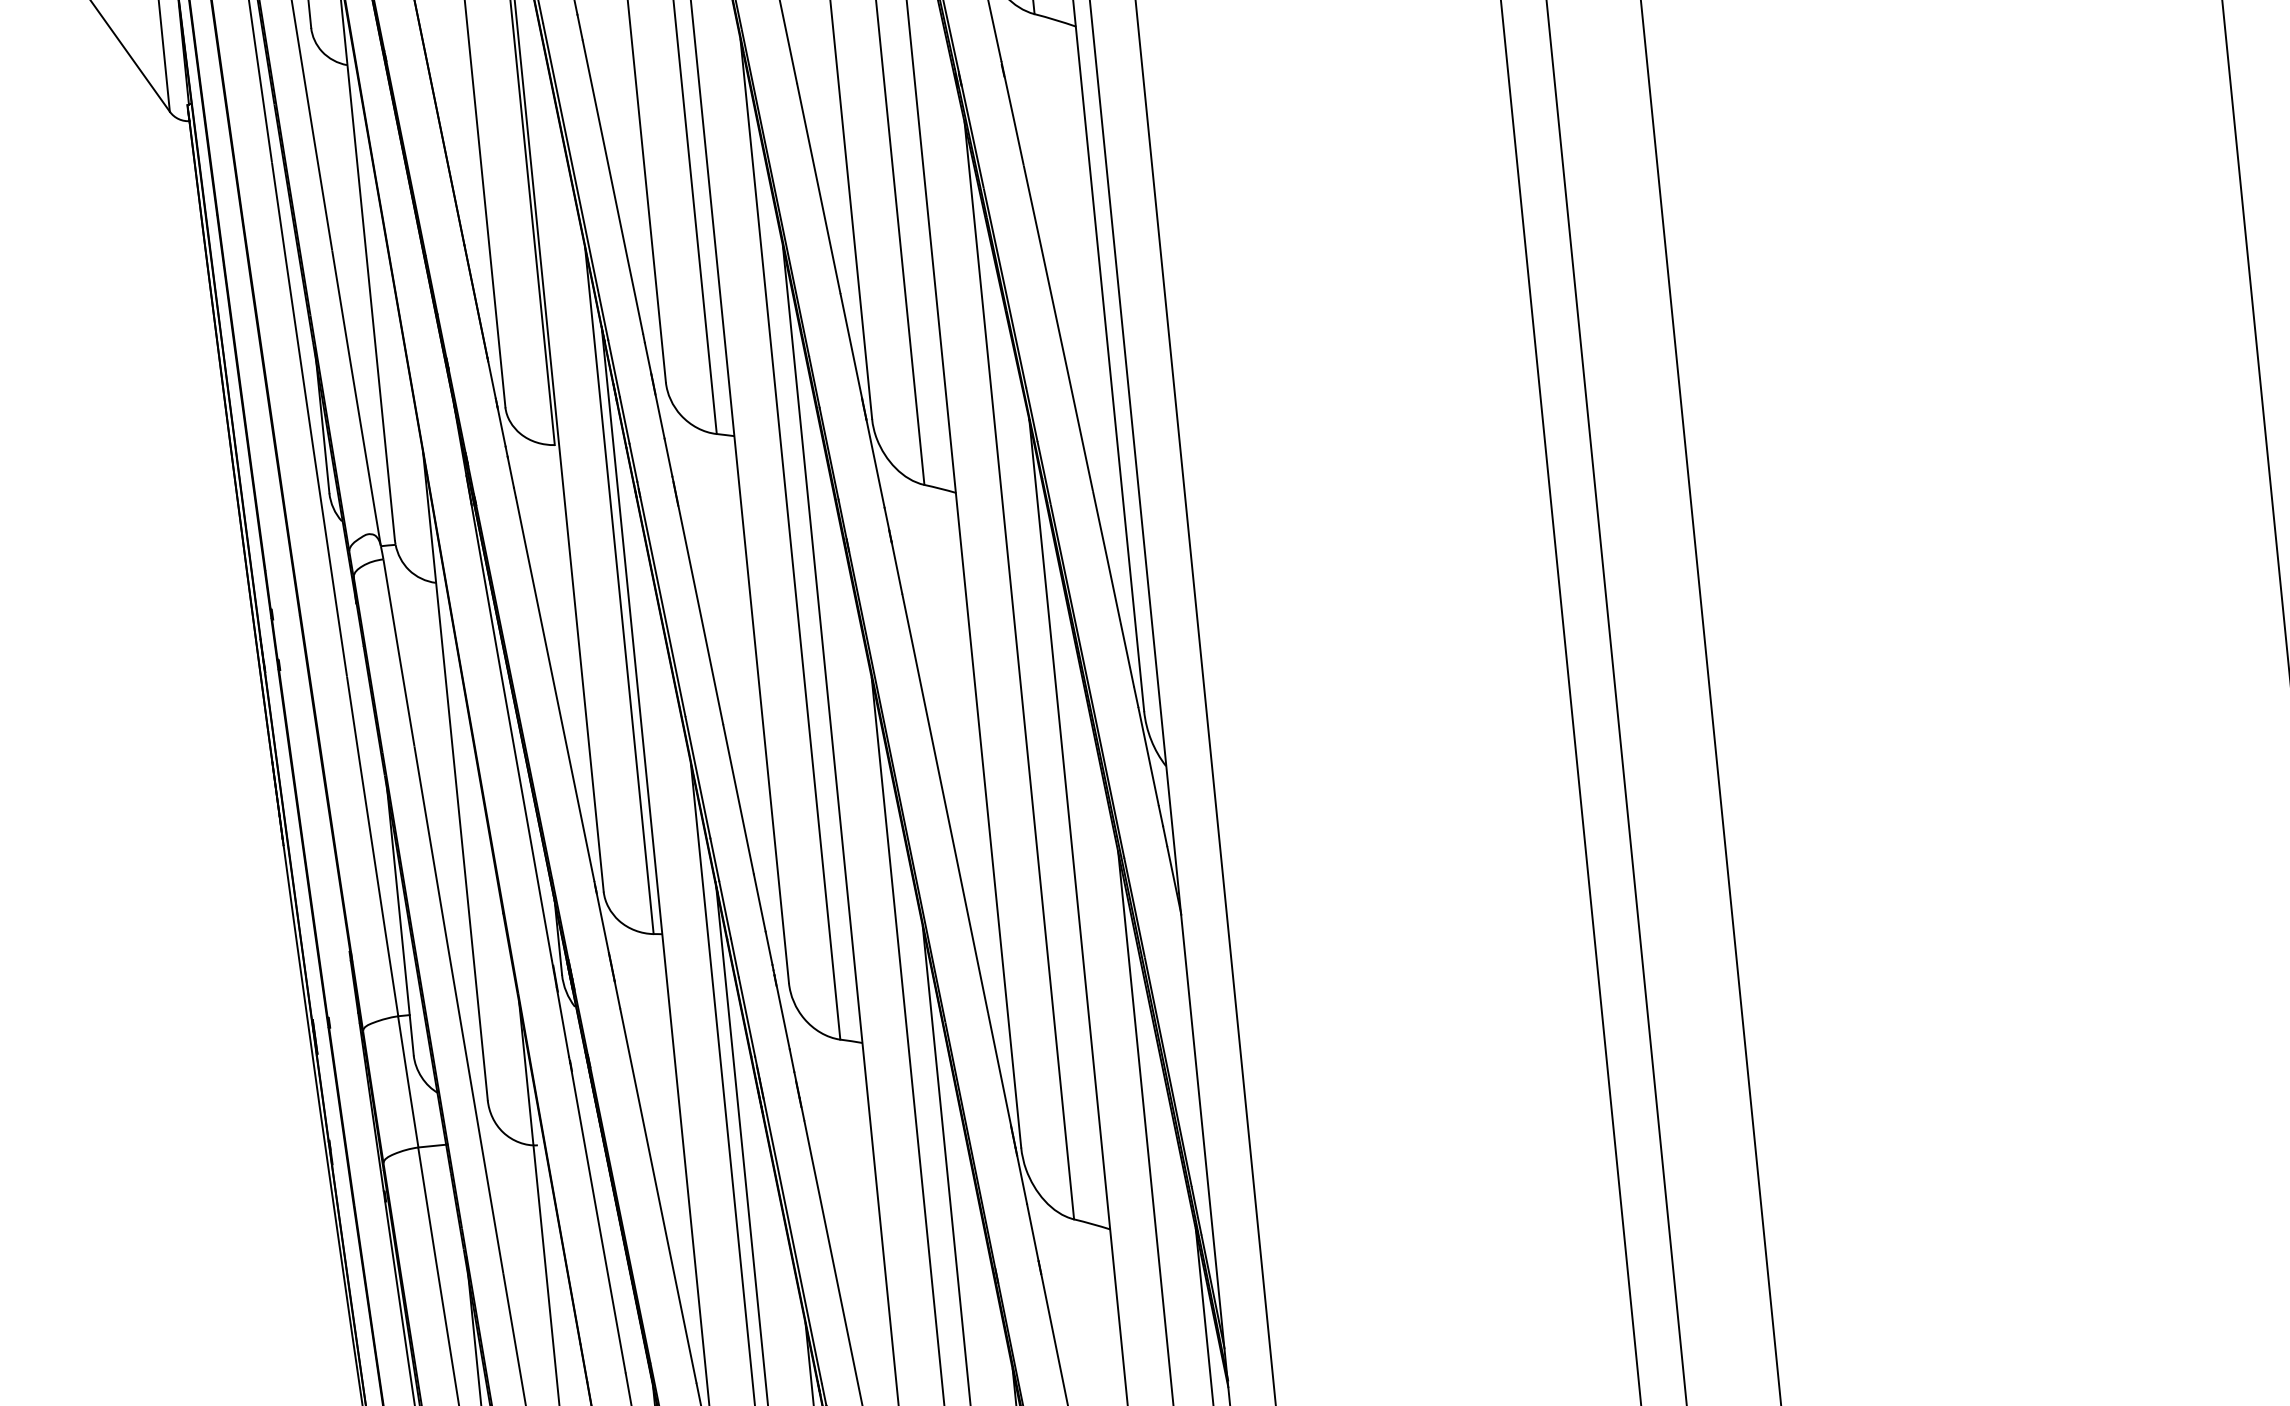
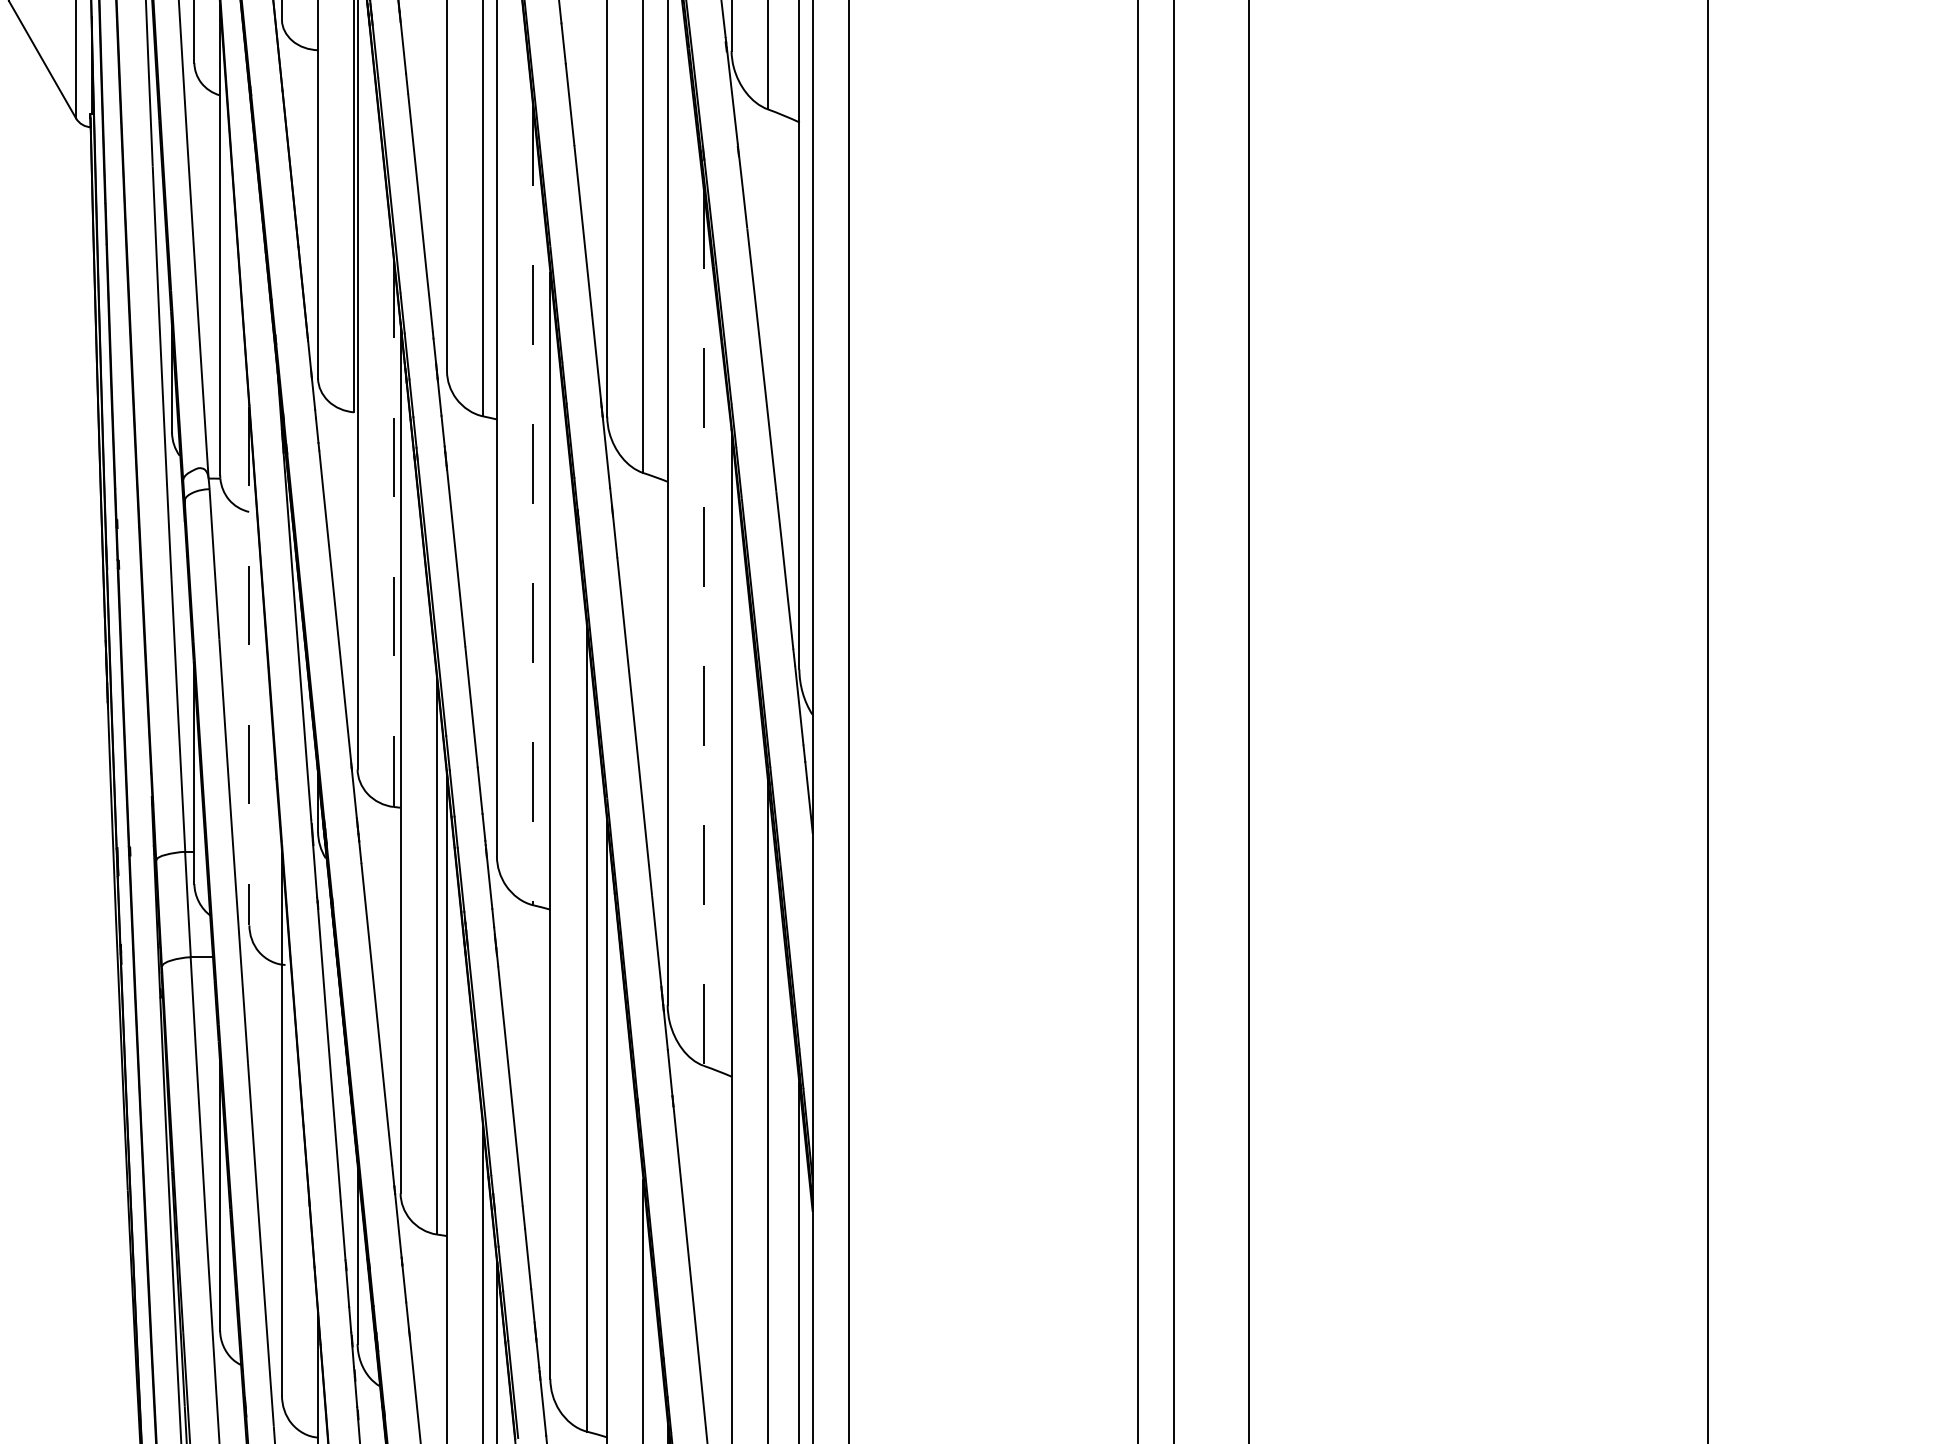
line: (790, 539) -> (533, 505), solid -> dashed
line: (619, 591) -> (393, 533), solid -> dashed
line: (1019, 671) -> (703, 628), solid -> dashed
line: (455, 776) -> (249, 666), solid -> dashed

